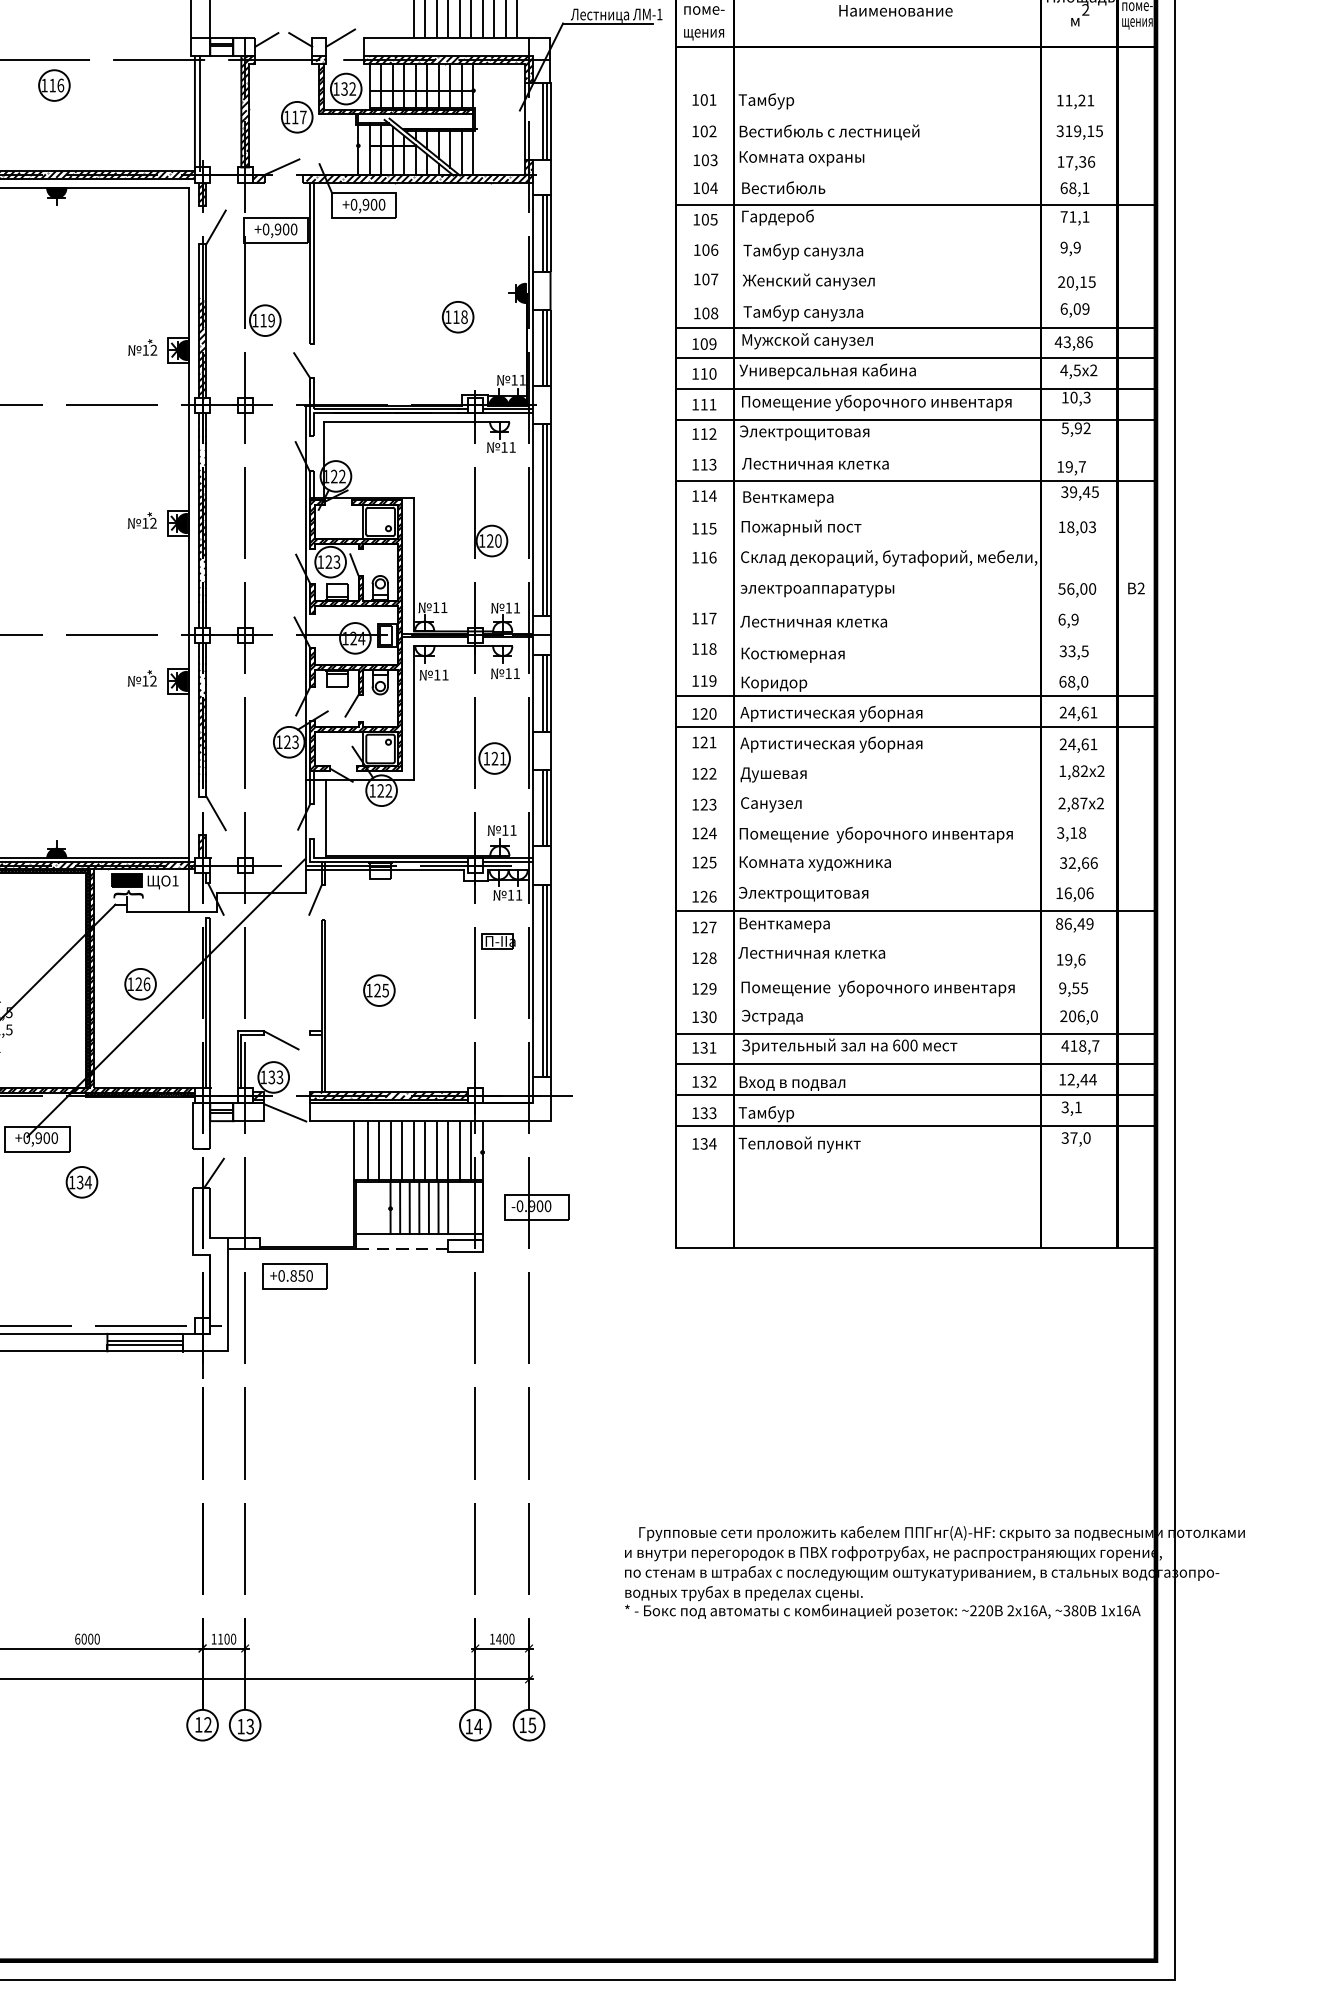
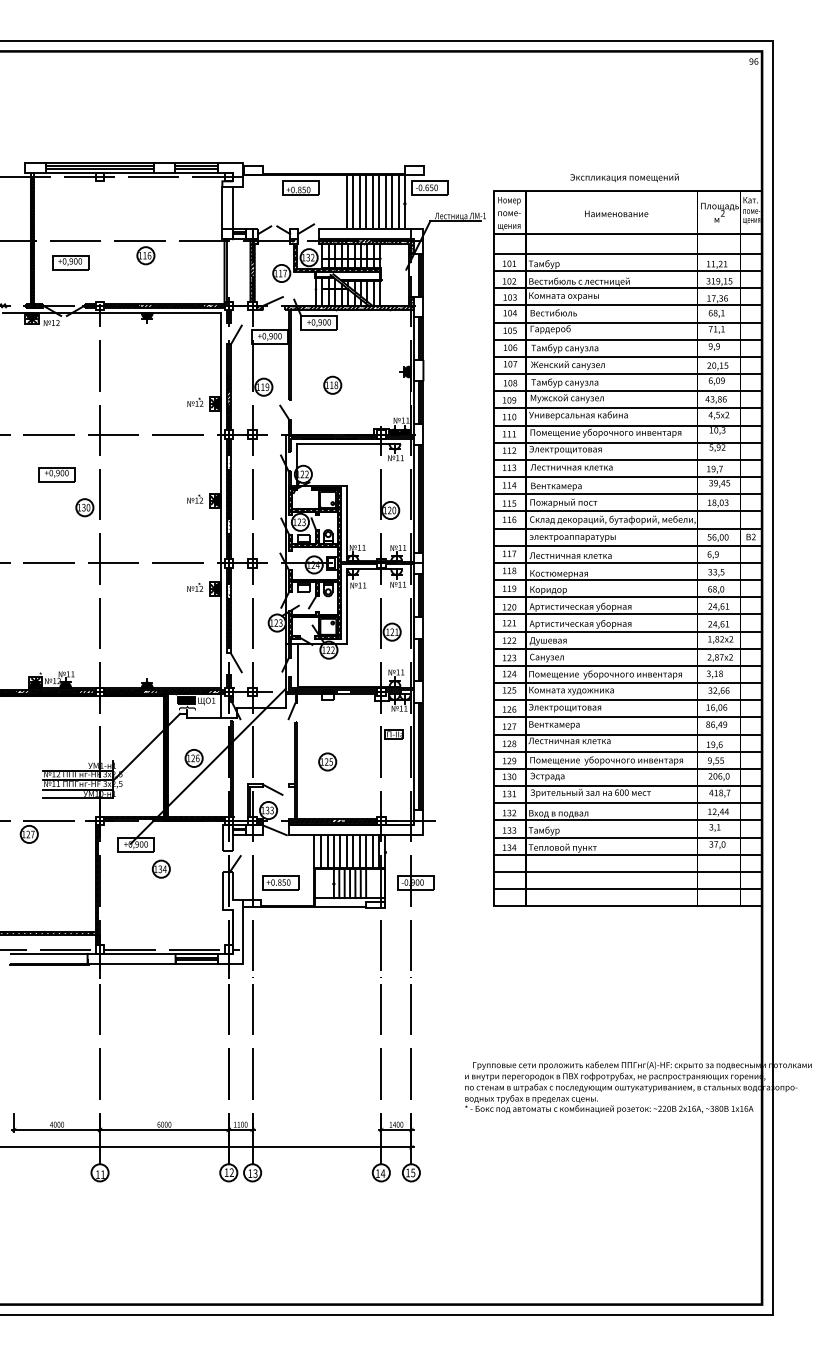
line: (915, 81) -> (627, 253), added
line: (915, 113) -> (627, 271), added
line: (915, 144) -> (627, 288), added
line: (915, 174) -> (627, 305), added
line: (915, 235) -> (627, 339), added
line: (915, 265) -> (627, 356), added
line: (915, 297) -> (627, 374), added
part: (457, 315) -> (332, 384), moved
line: (915, 449) -> (627, 459), added
line: (915, 512) -> (627, 494), added
line: (915, 542) -> (627, 511), added
line: (915, 573) -> (627, 528), added
line: (915, 603) -> (627, 545), added
line: (915, 633) -> (627, 562), added
line: (915, 666) -> (627, 580), added
line: (915, 757) -> (627, 631), added
line: (915, 787) -> (627, 648), added
line: (915, 818) -> (627, 665), added
line: (915, 850) -> (627, 683), added
line: (915, 880) -> (627, 700), added
line: (915, 941) -> (627, 734), added
line: (915, 971) -> (627, 751), added
line: (915, 1002) -> (627, 768), added
line: (915, 1156) -> (627, 854), added
line: (915, 1186) -> (627, 871), added
line: (915, 1218) -> (627, 889), added
line: (402, 1248) -> (340, 906), dashed -> solid
part: (295, 1275) -> (280, 882), moved

